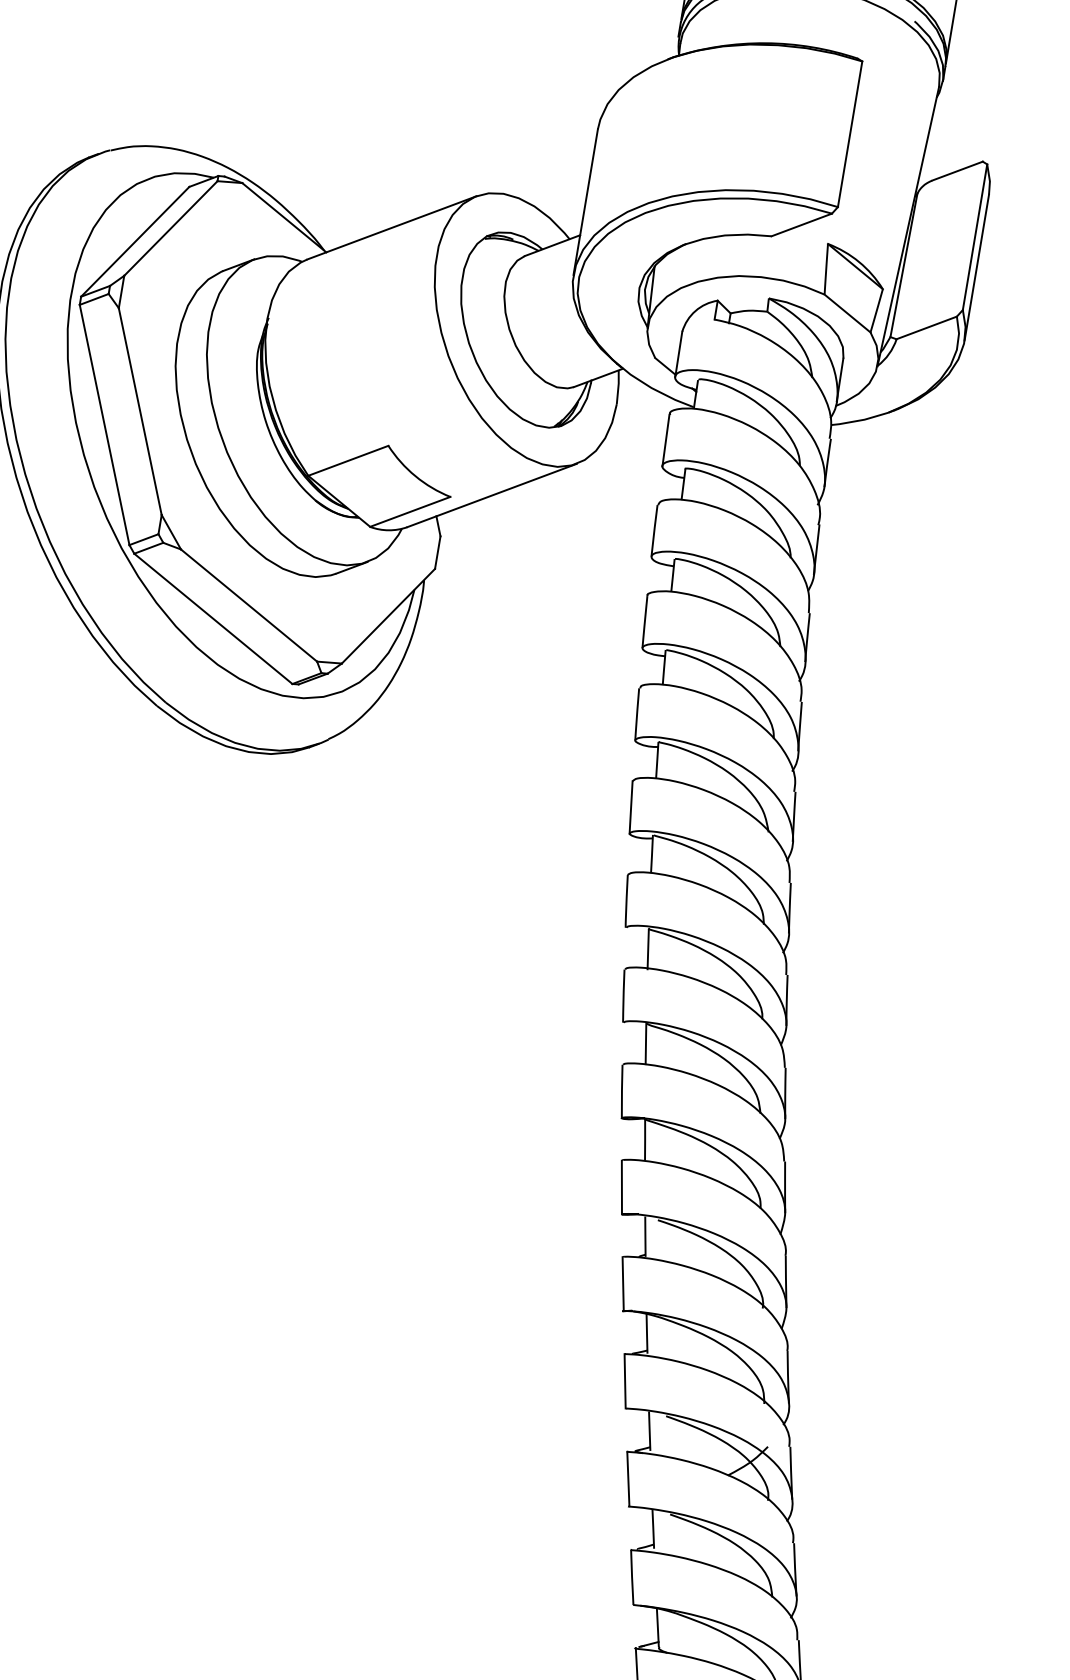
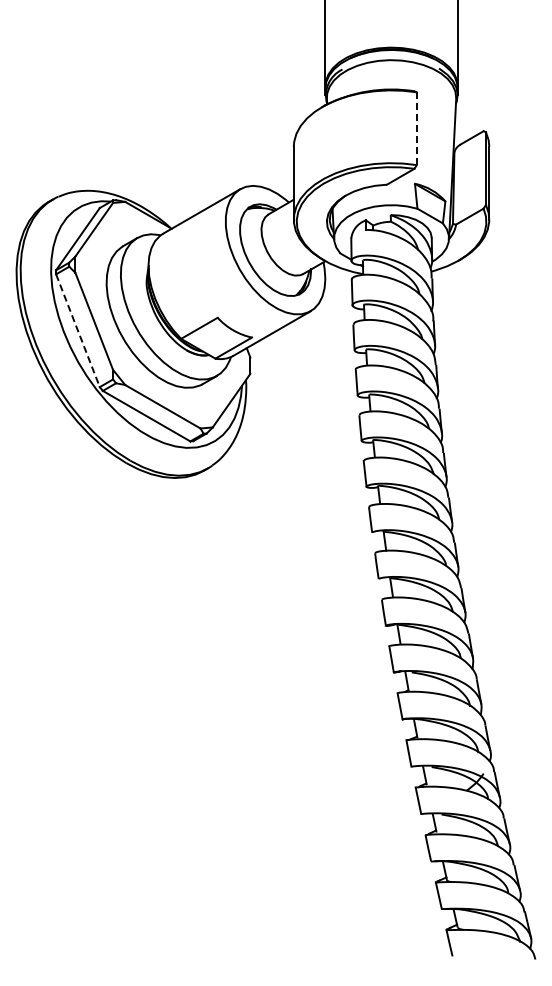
line: (849, 133) -> (416, 128), solid -> dashed
line: (105, 426) -> (78, 331), solid -> dashed

